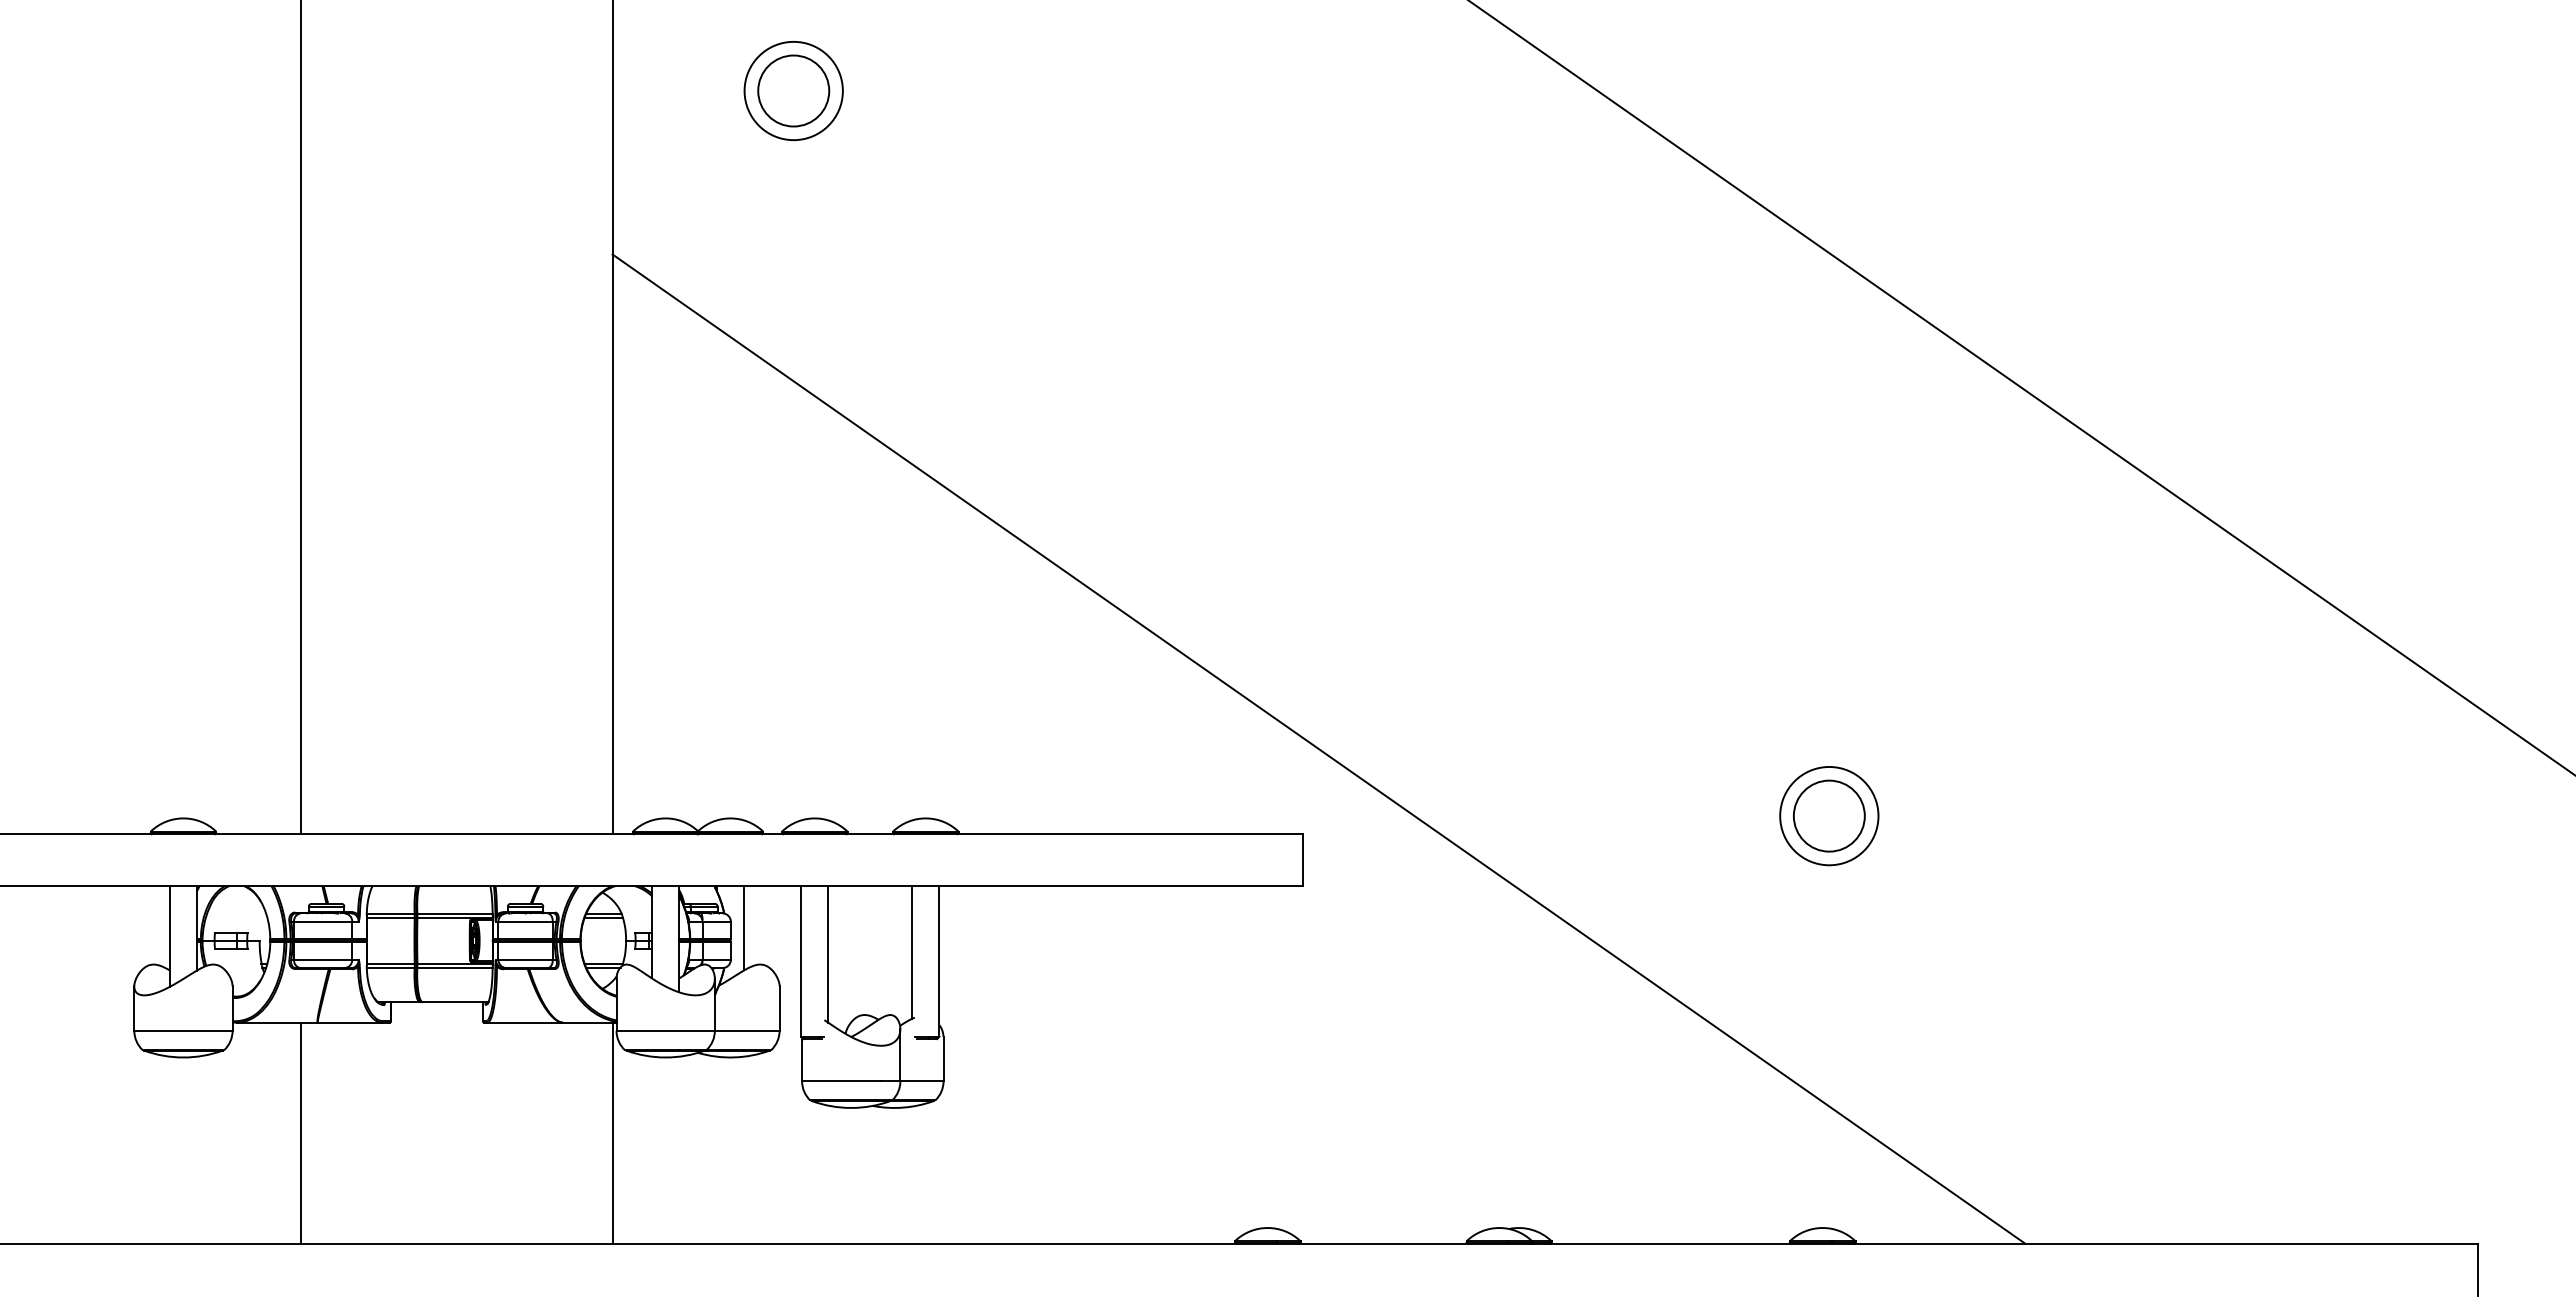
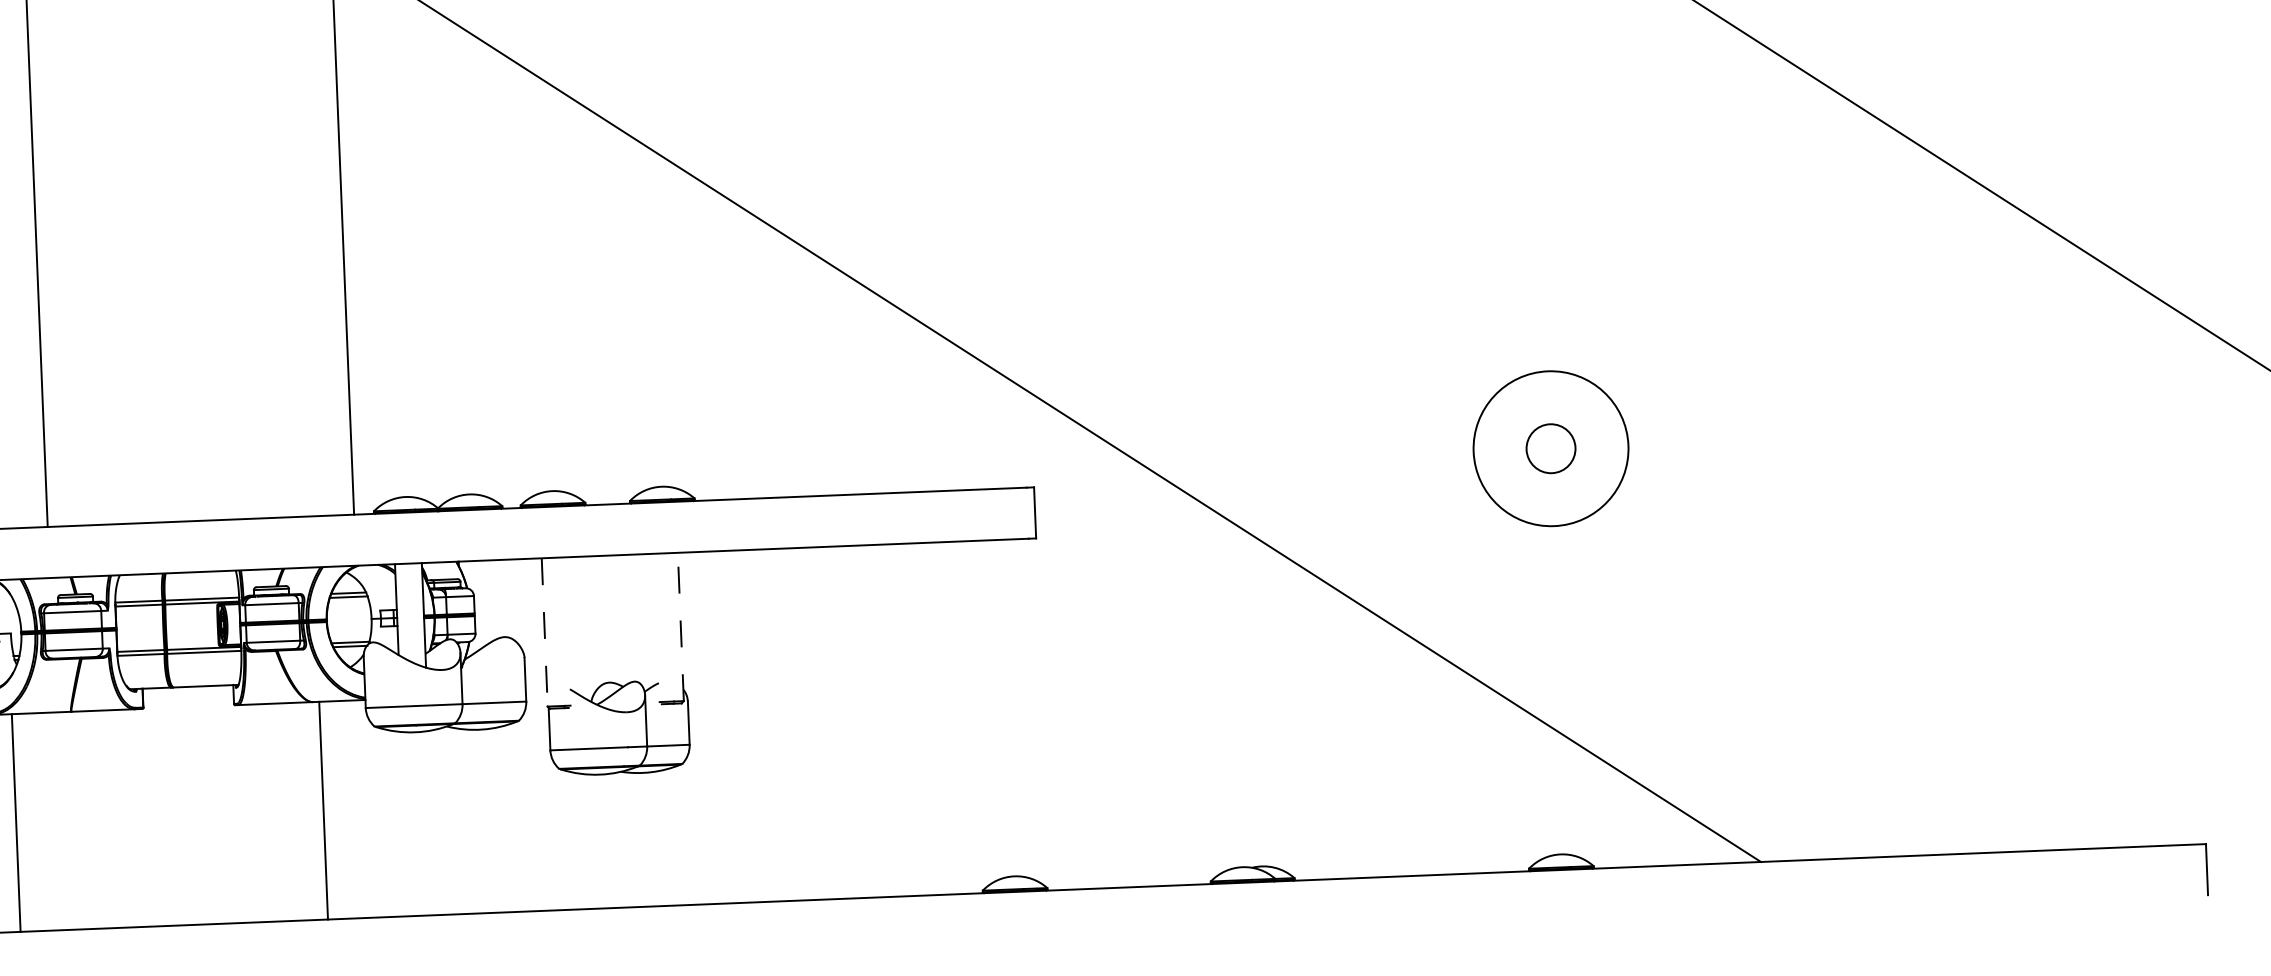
circle: (1828, 815) -> (1550, 448), size x0.7
circle: (1829, 815) -> (1551, 448), size x1.6
line: (744, 928) -> (487, 602), removed
line: (912, 952) -> (653, 619), removed
line: (828, 954) -> (571, 624), removed
line: (939, 960) -> (680, 626), solid -> dashed
line: (801, 961) -> (545, 632), solid -> dashed
line: (301, 1132) -> (16, 822), moved
line: (612, 1132) -> (323, 809), moved

